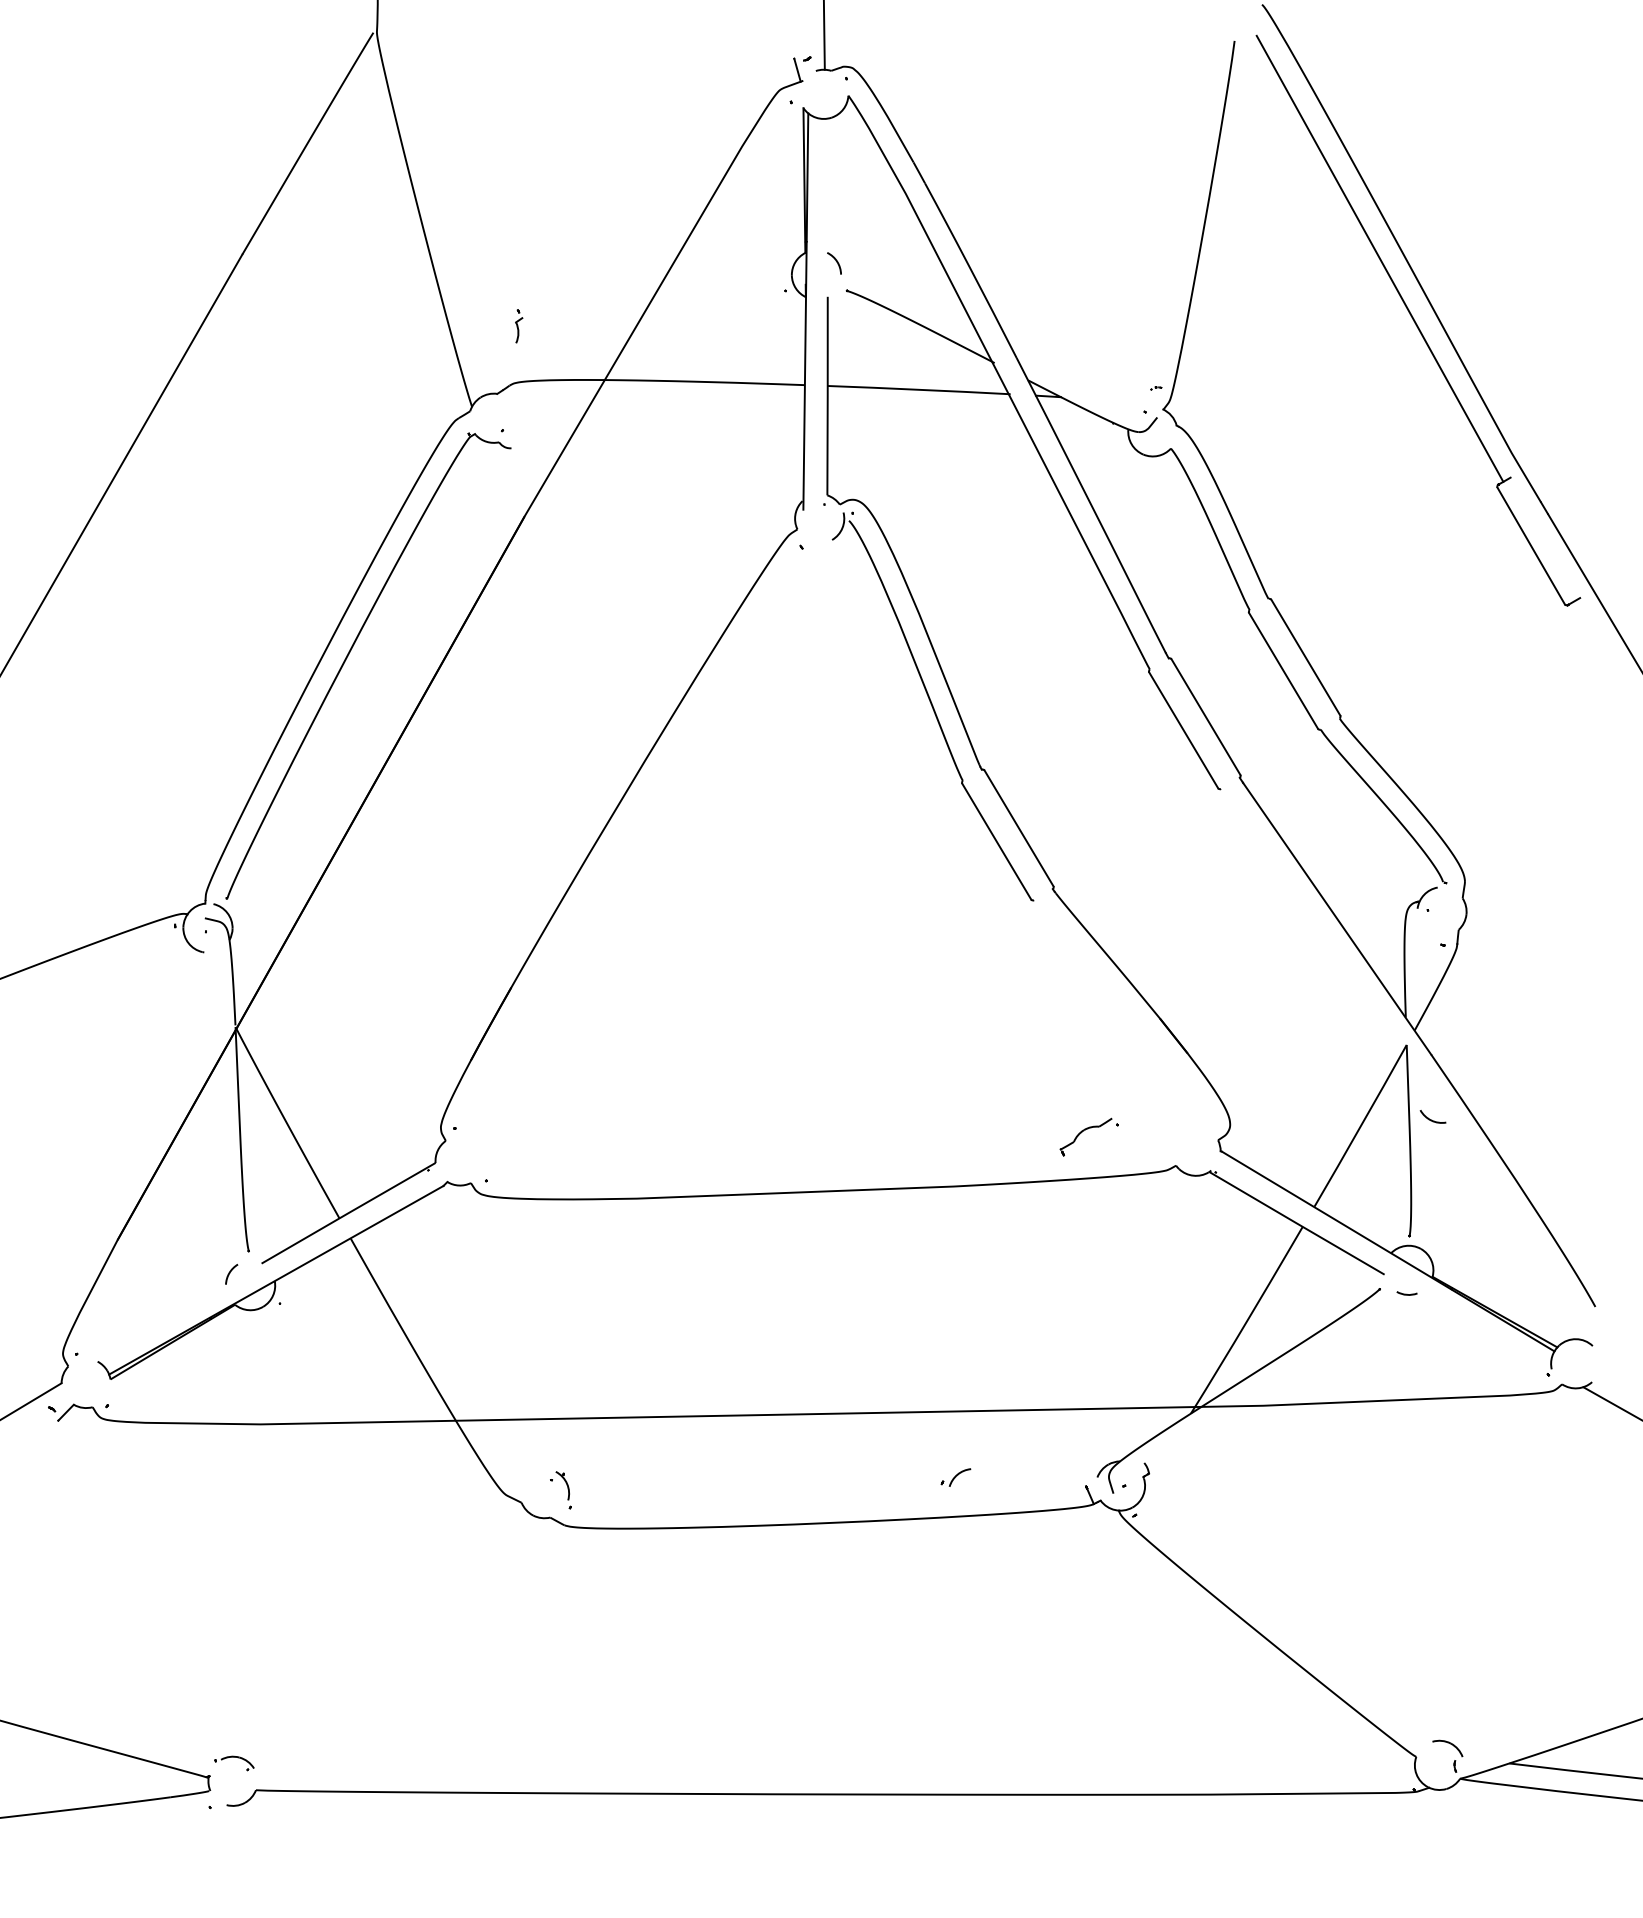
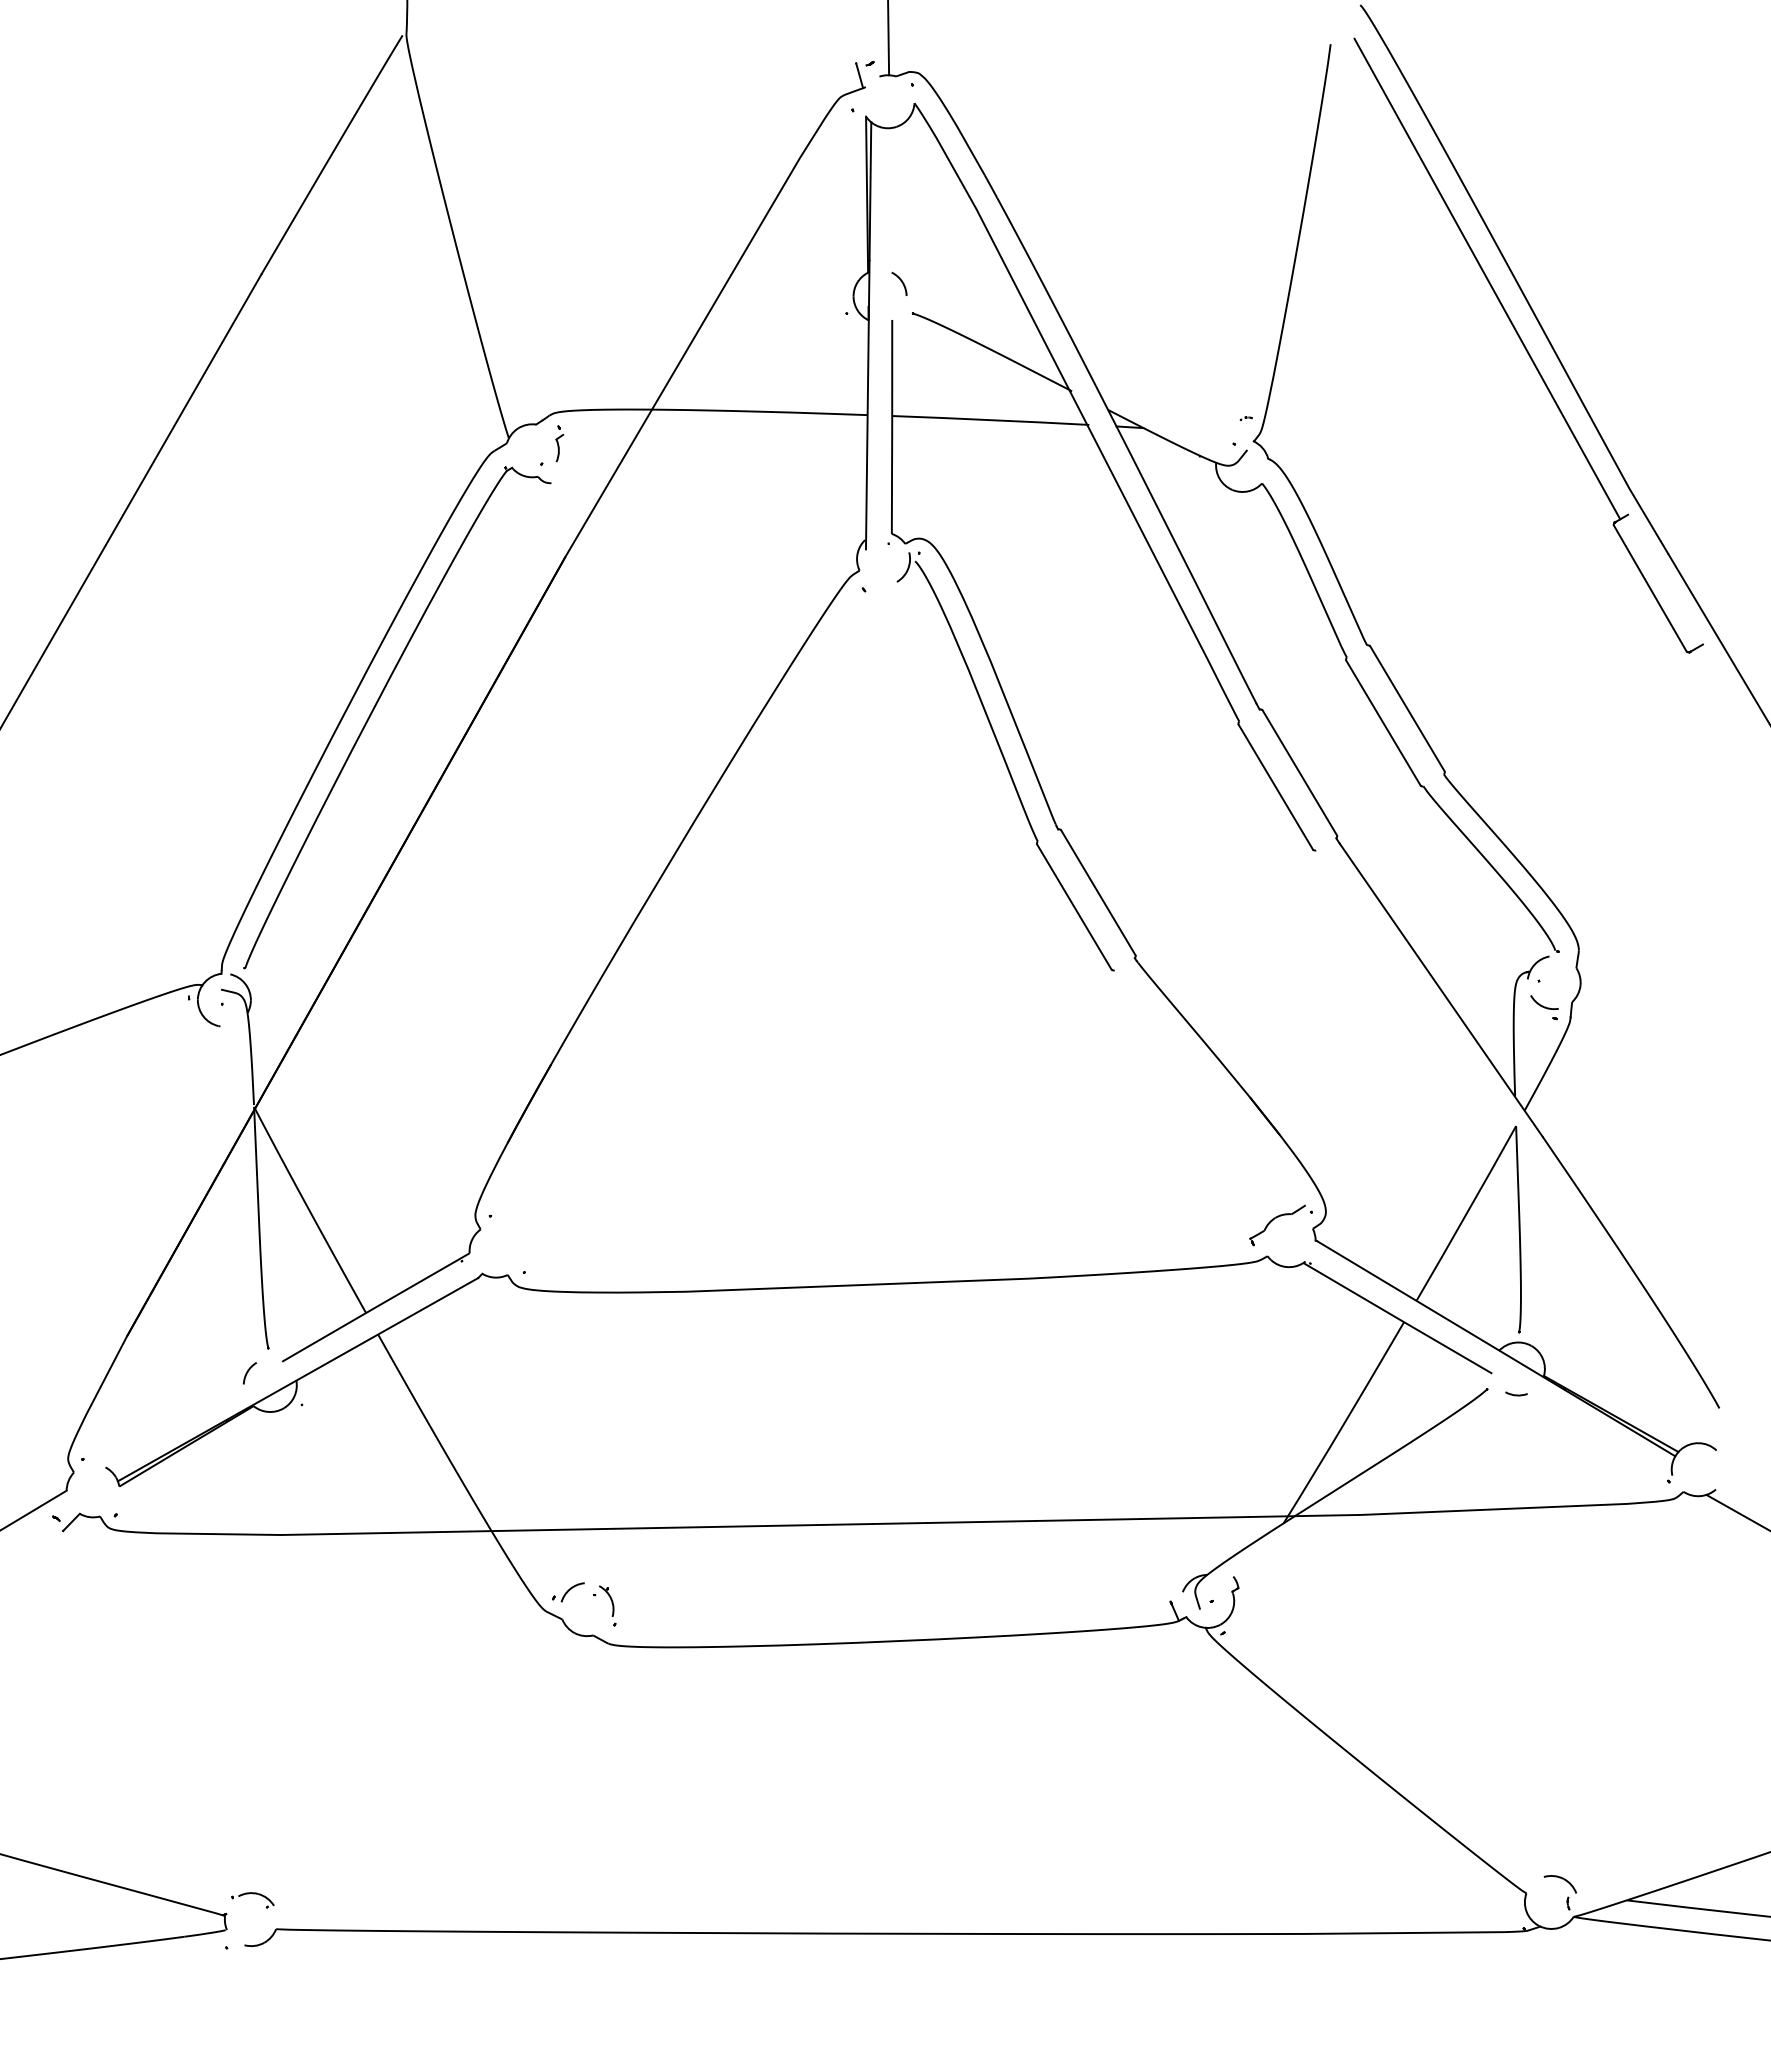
part: (518, 326) -> (559, 443), moved
arc: (1432, 1119) -> (1543, 1005), moved
part: (1085, 1130) -> (1276, 1218), moved
part: (956, 1477) -> (568, 1592), moved

